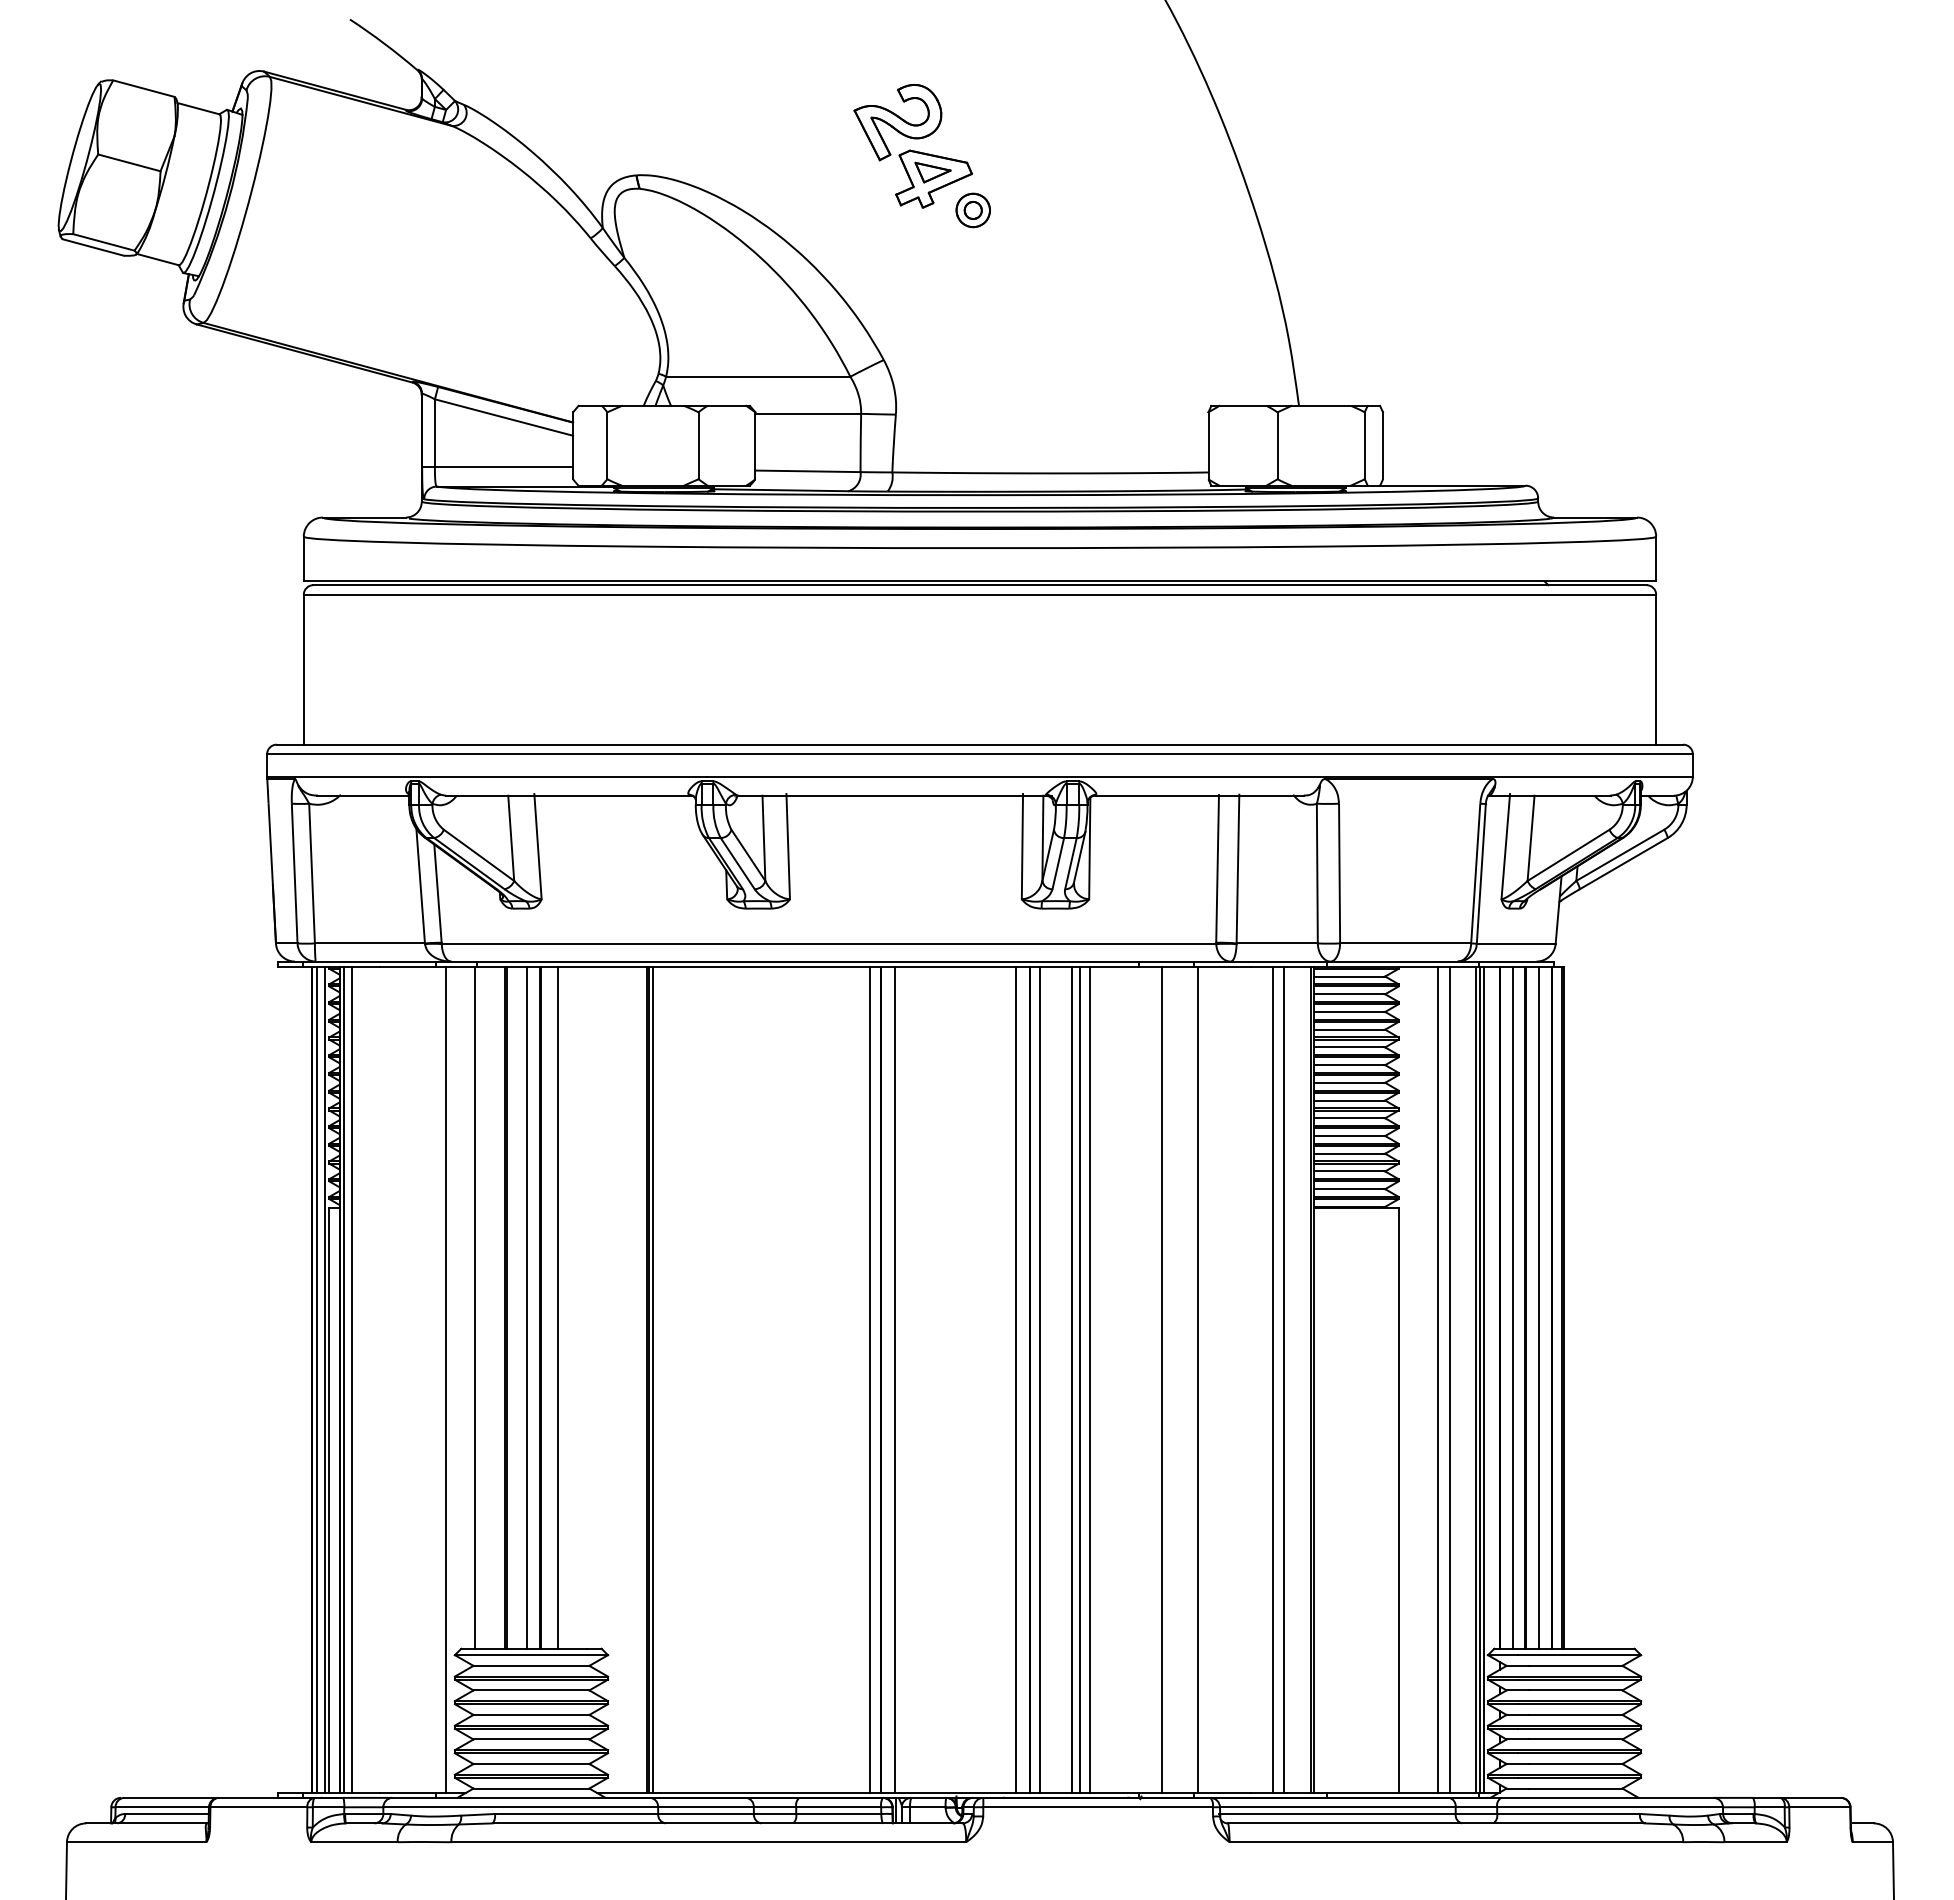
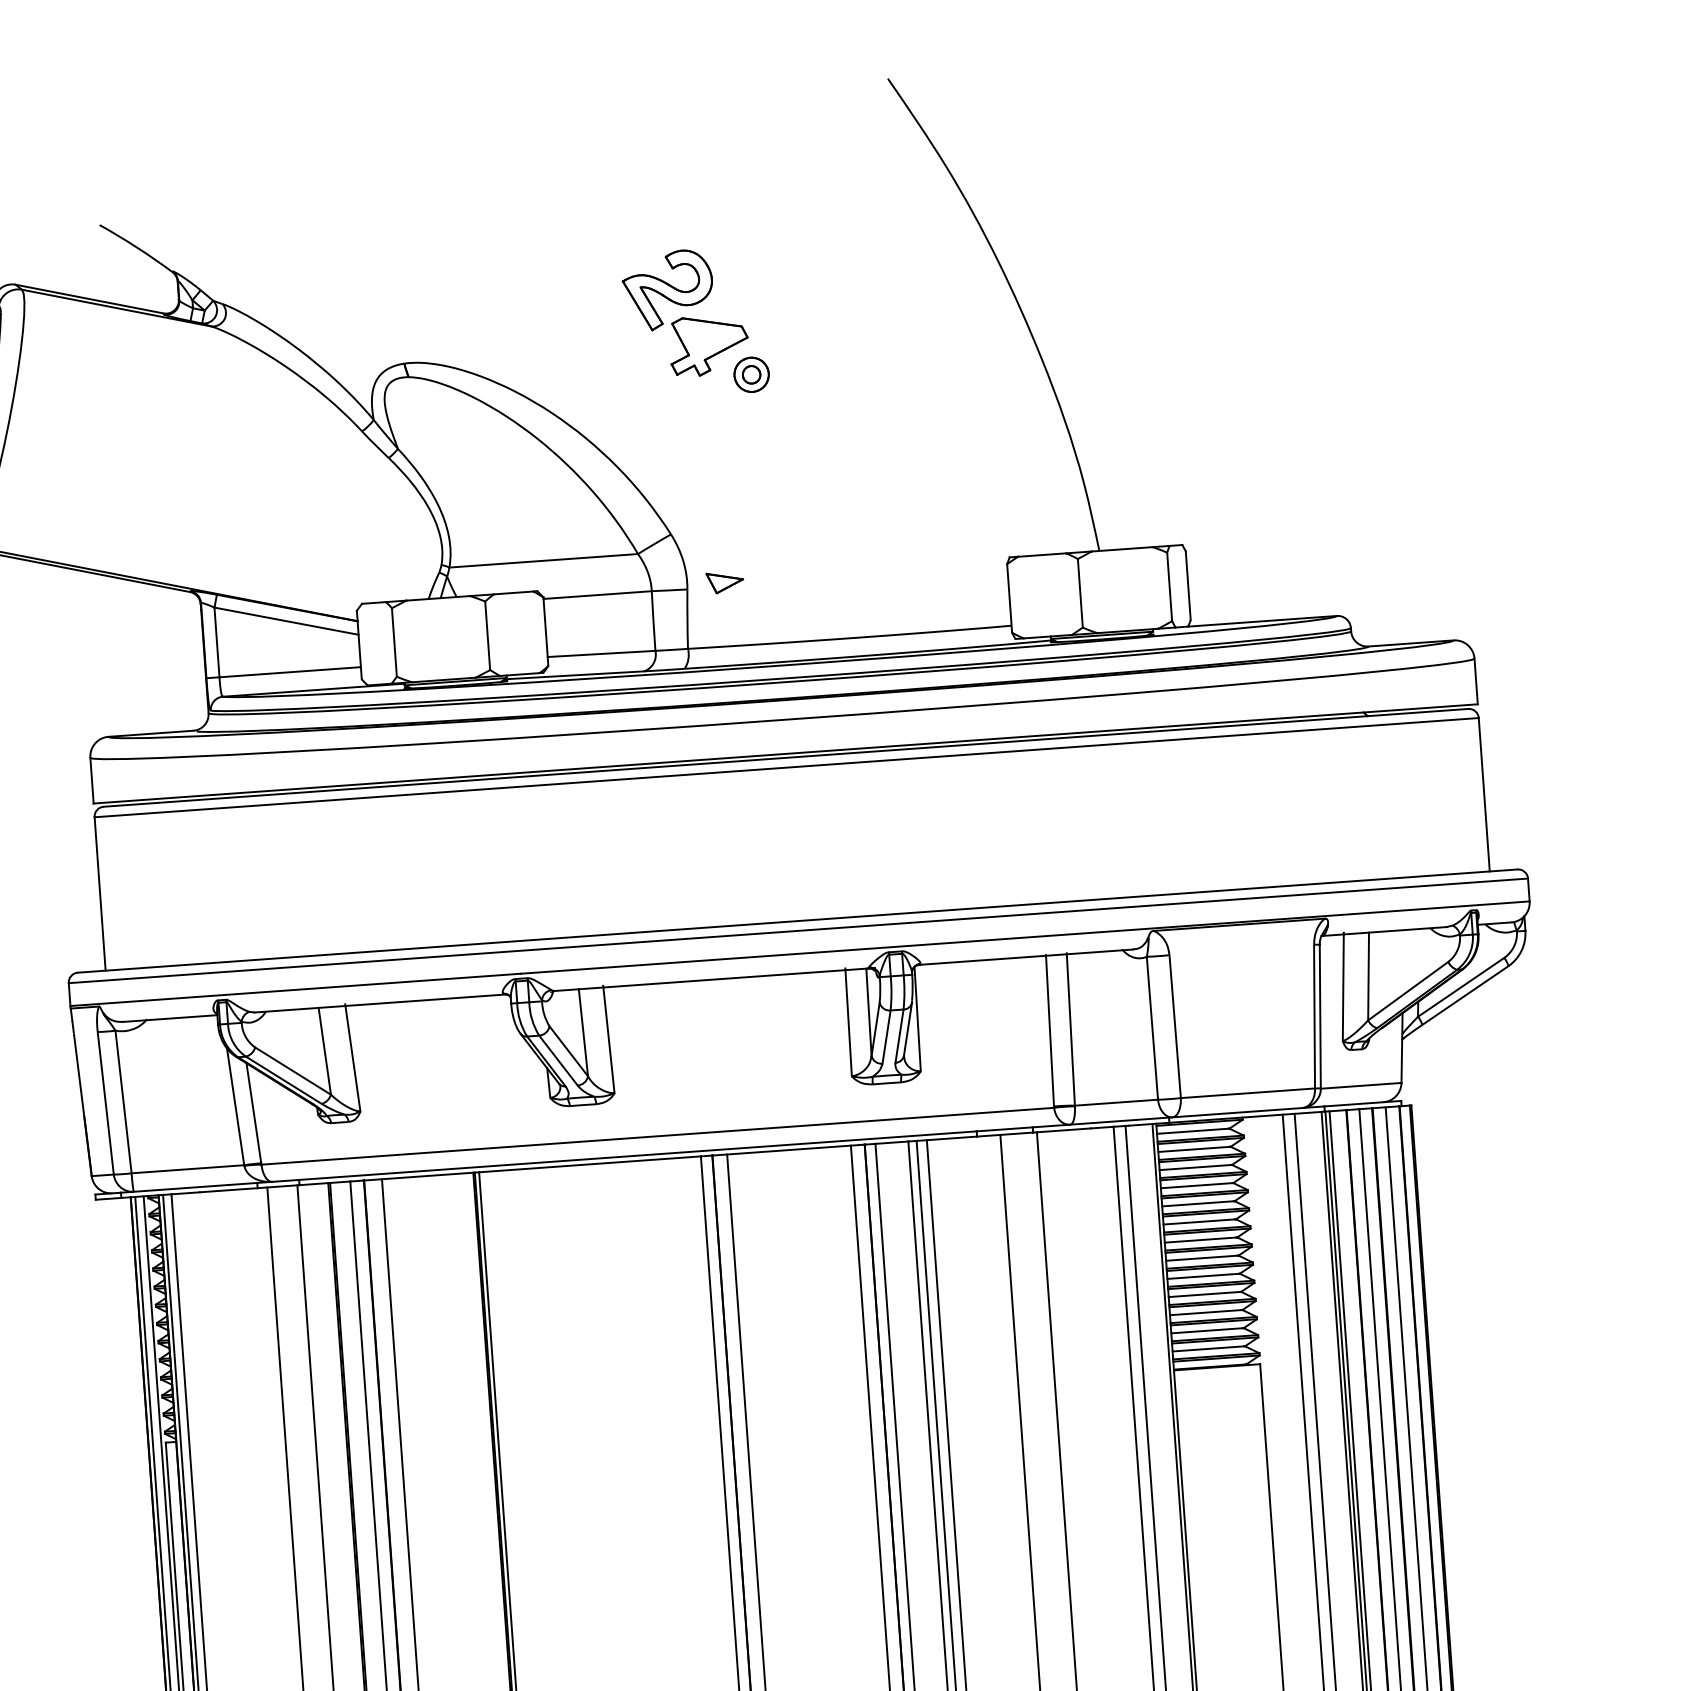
part: (932, 172) -> (724, 582), moved

